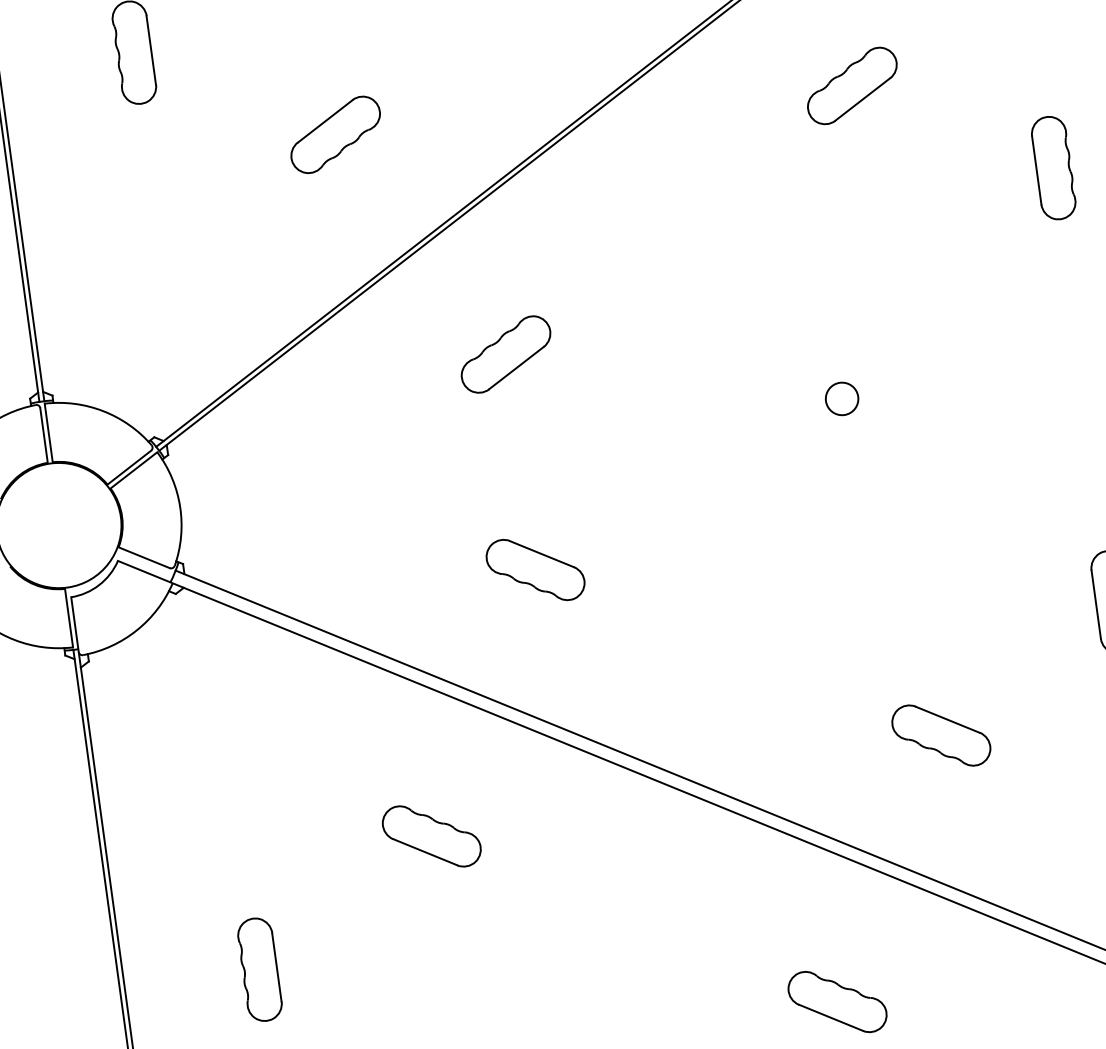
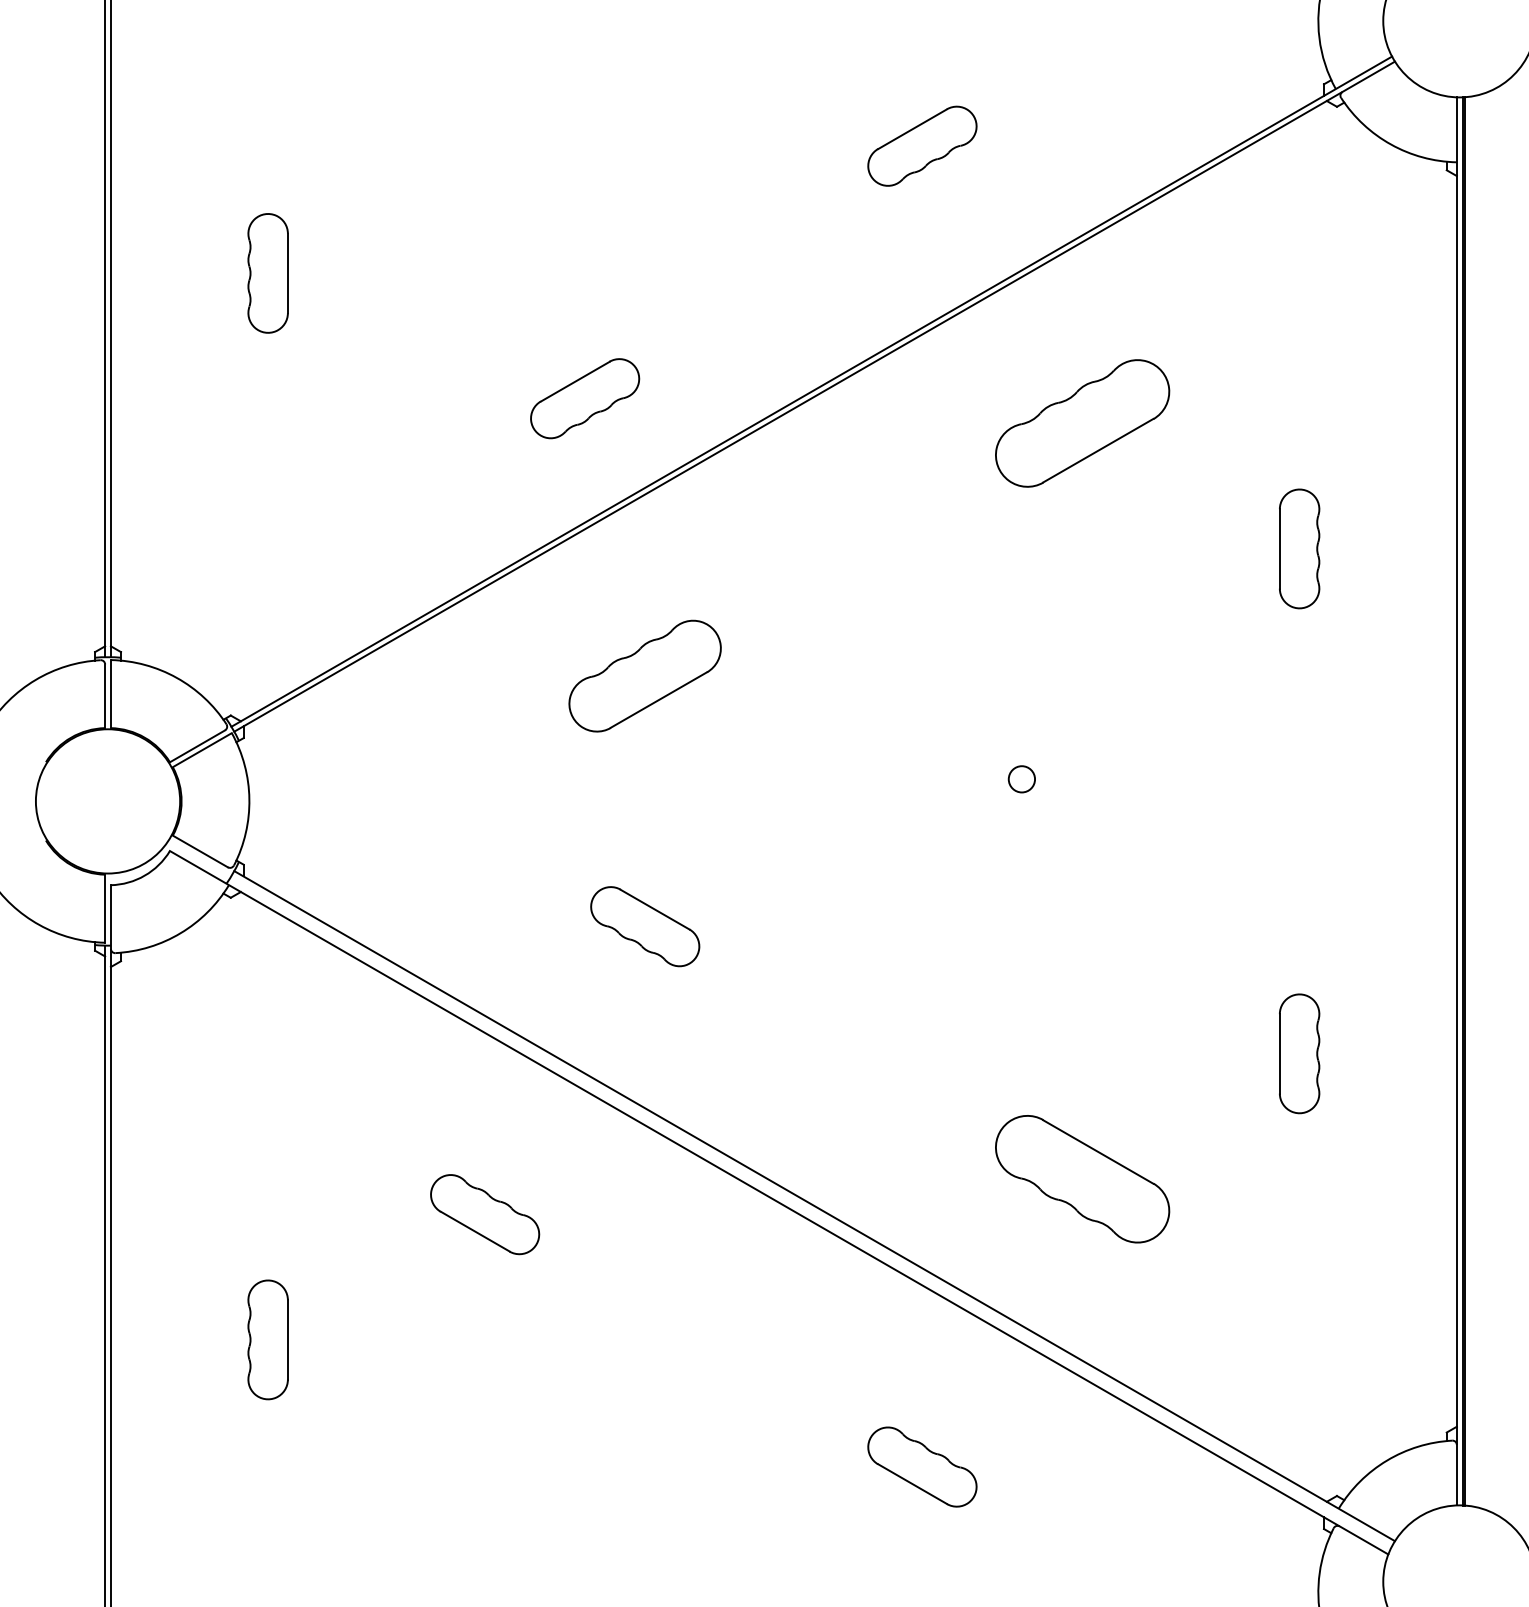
part: (852, 85) -> (1082, 423), size x1.6
part: (336, 134) -> (585, 398), moved
part: (506, 353) -> (645, 675), size x1.4
circle: (841, 399) -> (1021, 779), size x0.7
part: (941, 735) -> (1082, 1178), size x1.6

